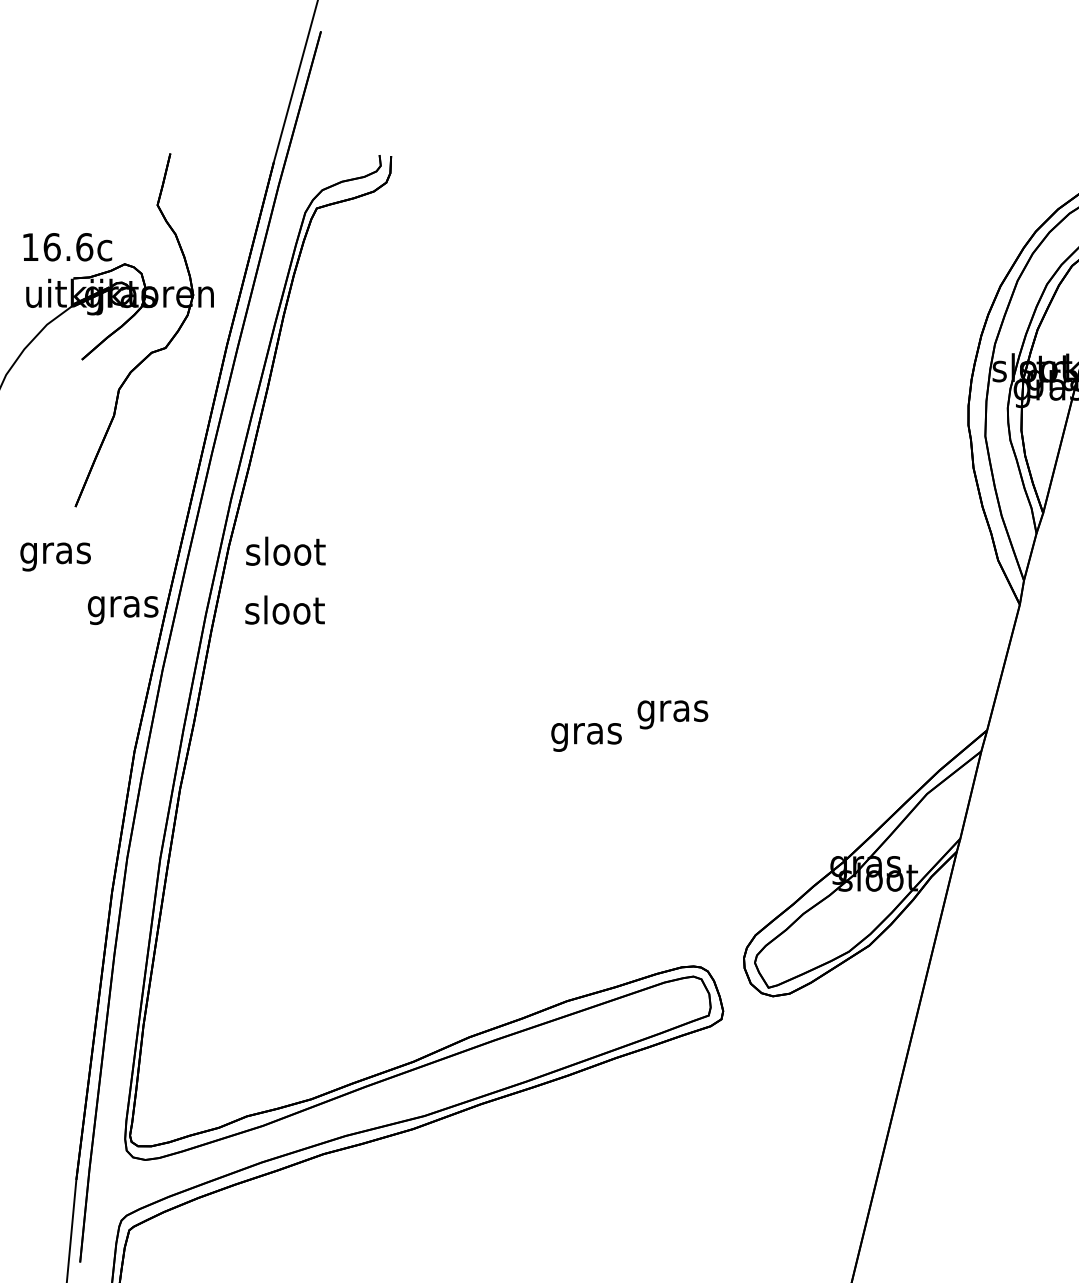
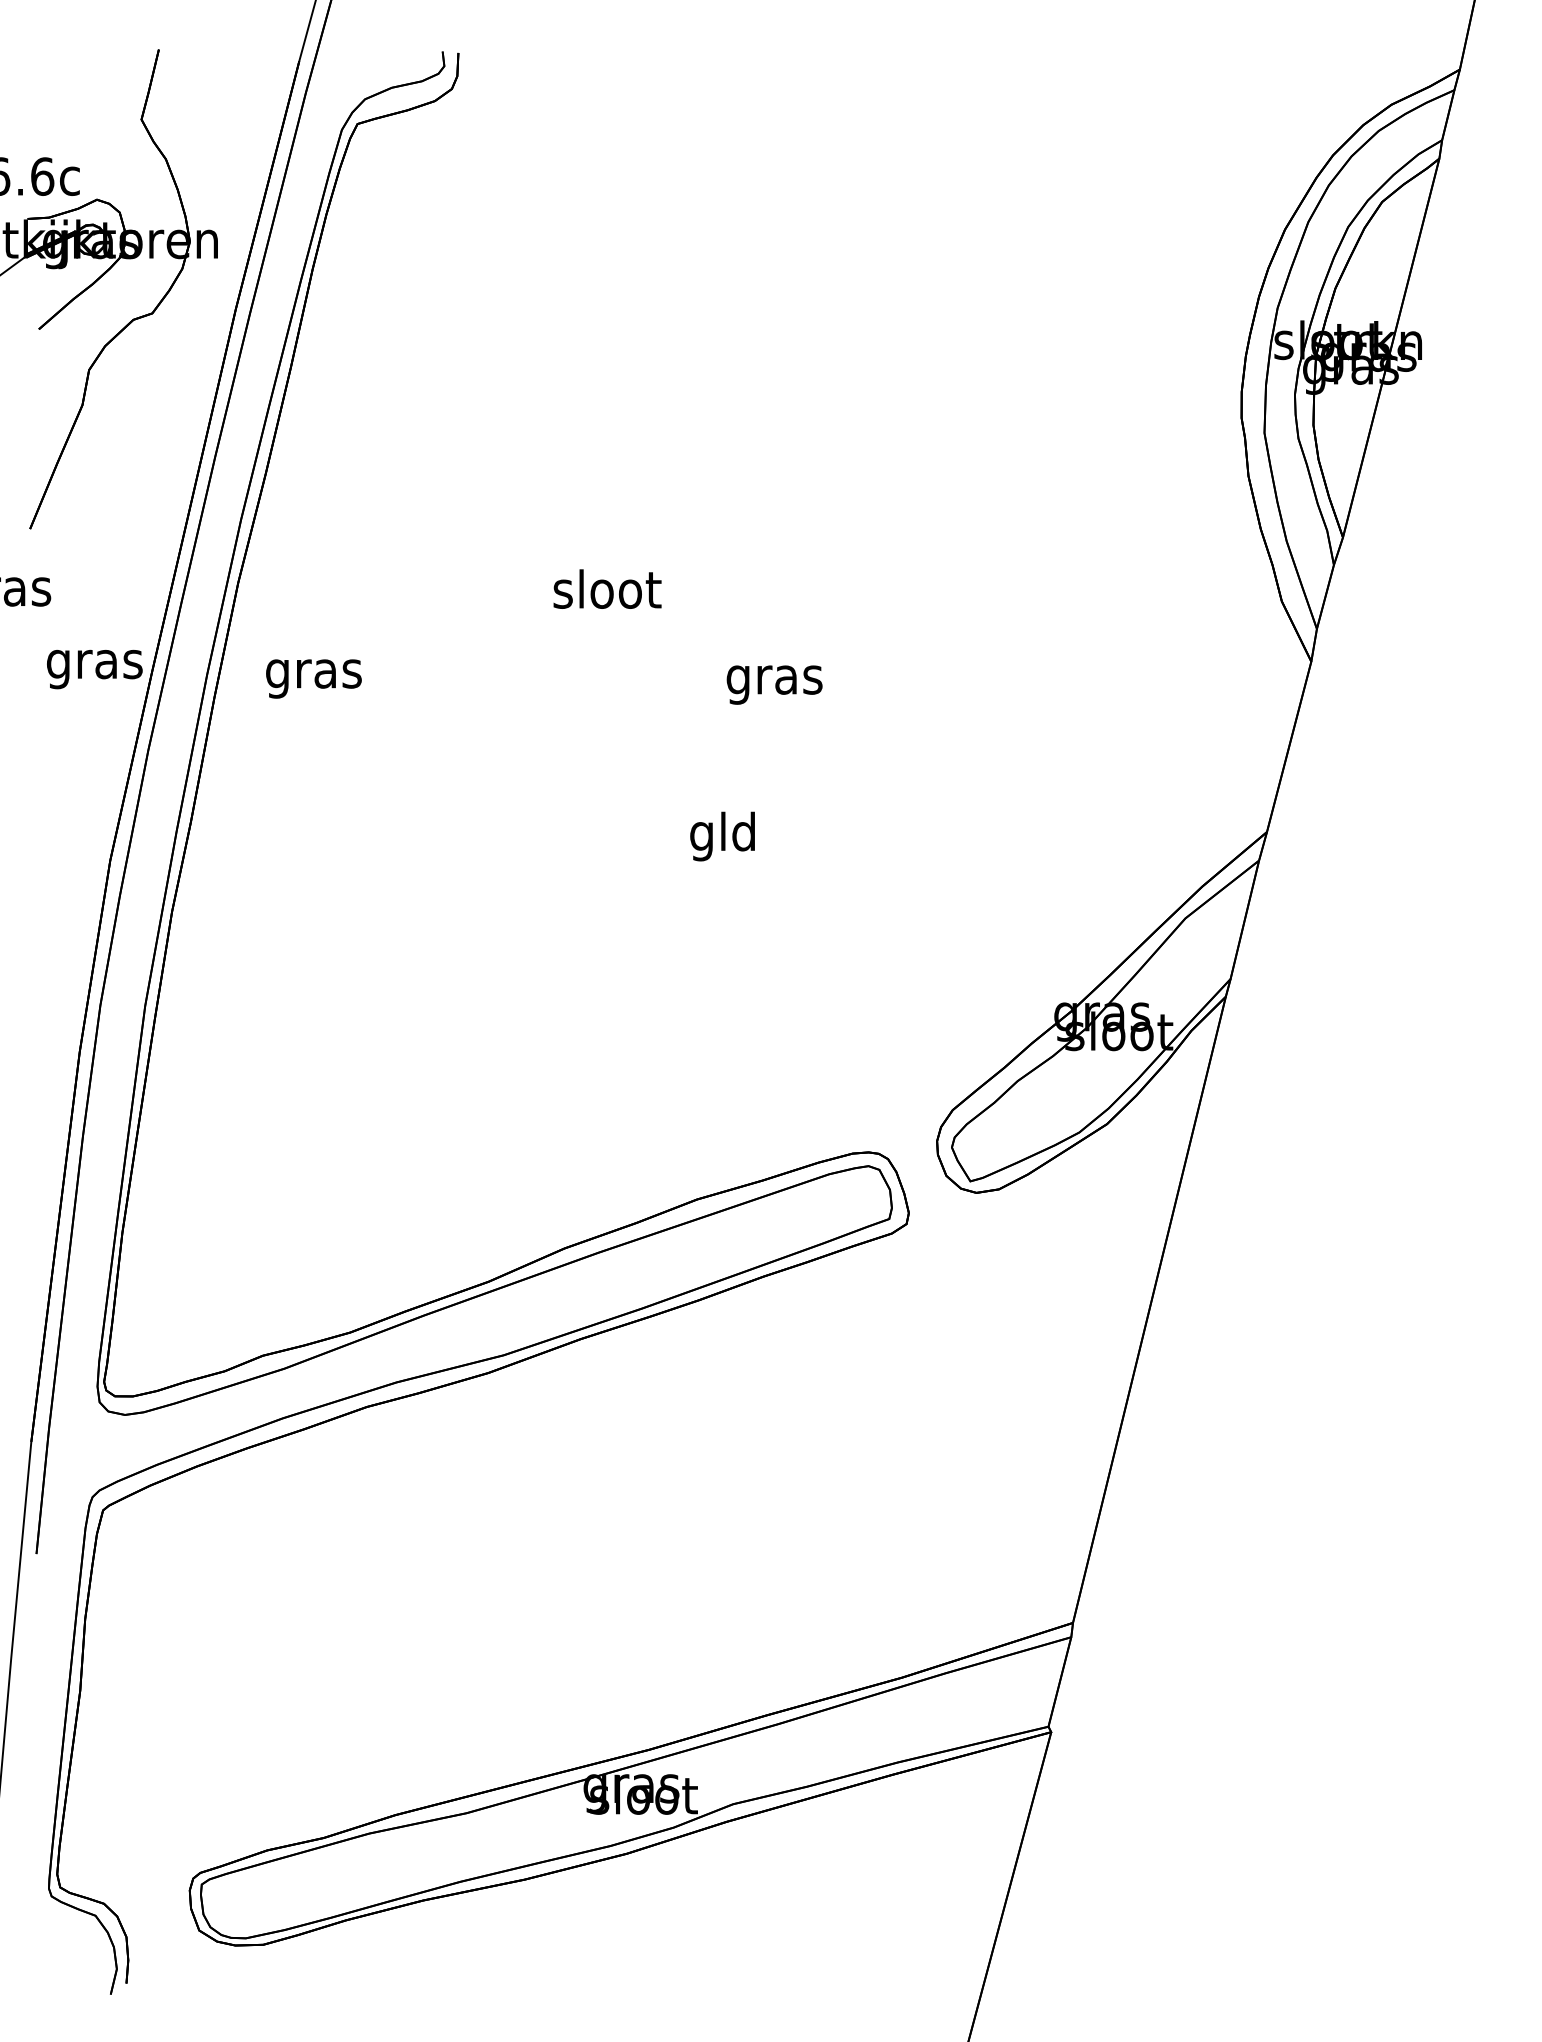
text: (285, 550) -> (607, 588), moved
text: (285, 613) -> (314, 673), sloot -> gras
text: (672, 714) -> (774, 684), moved
text: (586, 733) -> (723, 836), gras -> gld

